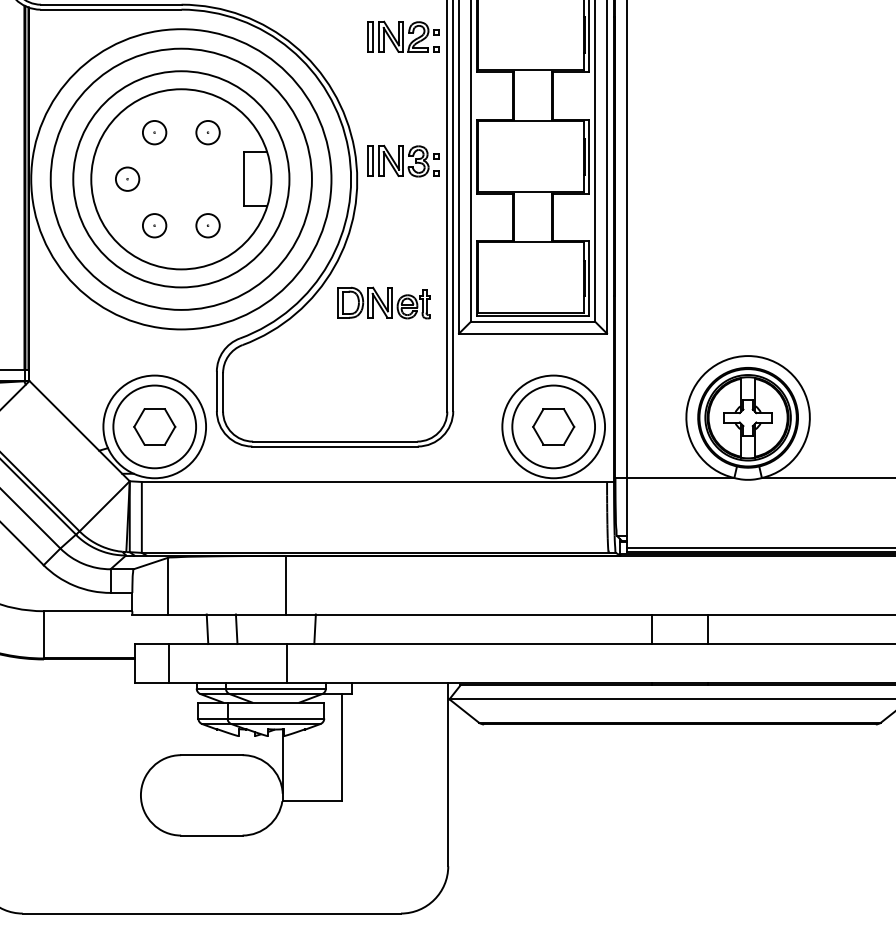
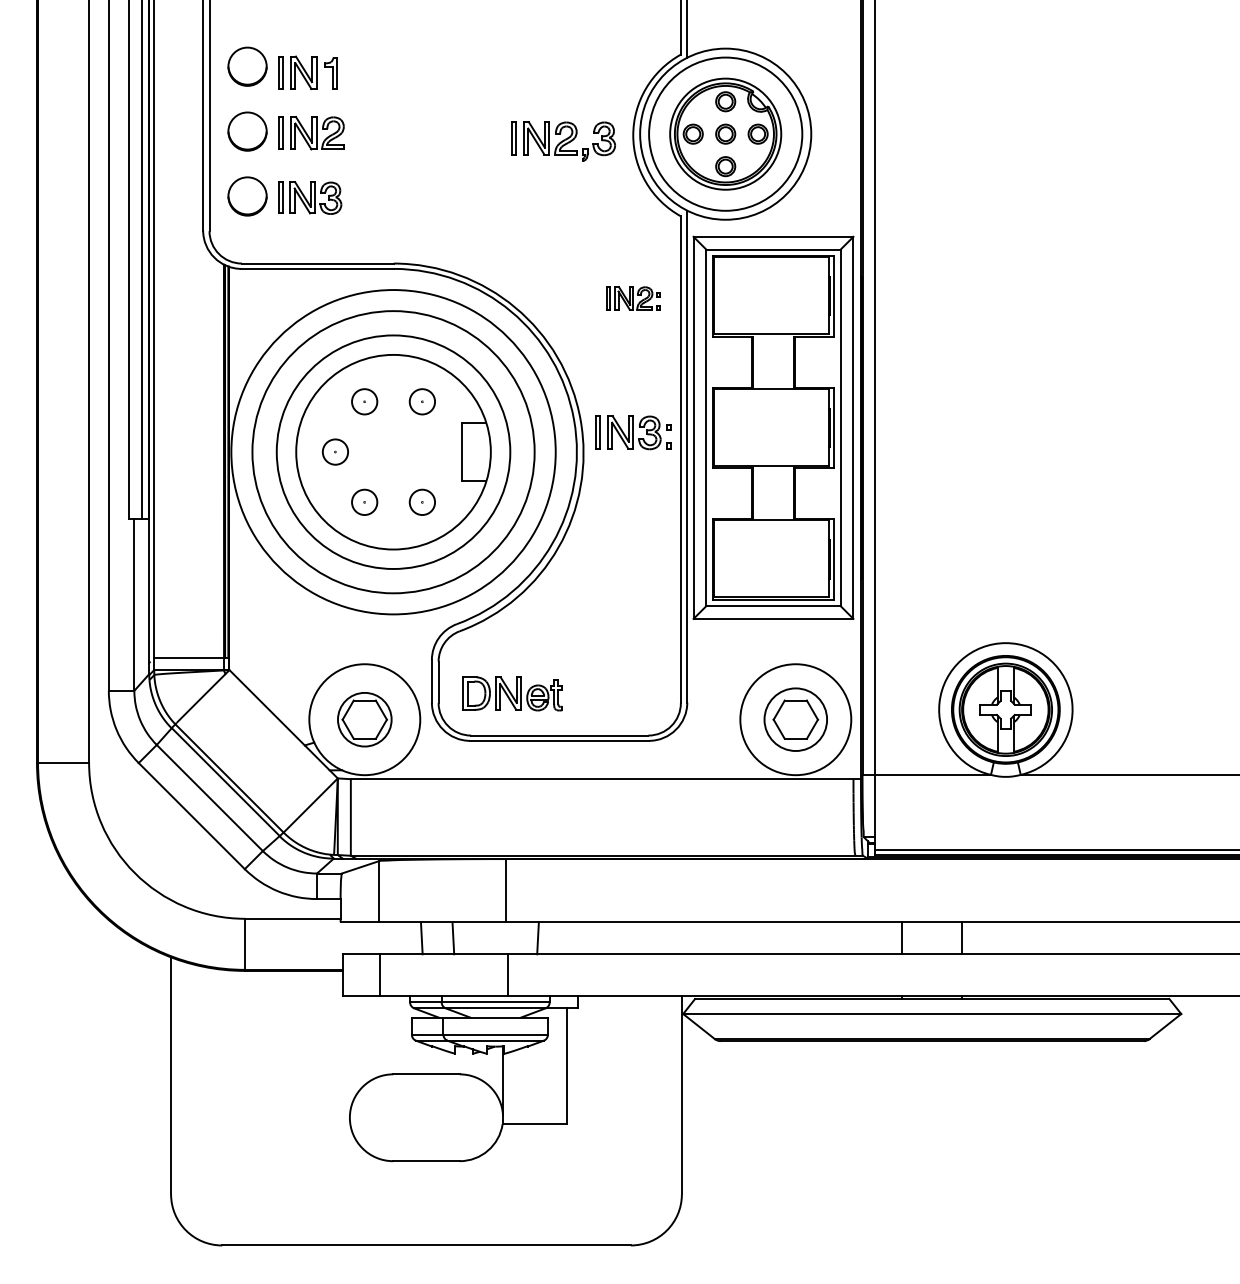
part: (403, 37) -> (633, 298), size x0.7
part: (384, 302) -> (512, 693), moved
circle: (154, 426) -> (364, 719), size x0.6
circle: (553, 426) -> (795, 719), size x0.7

